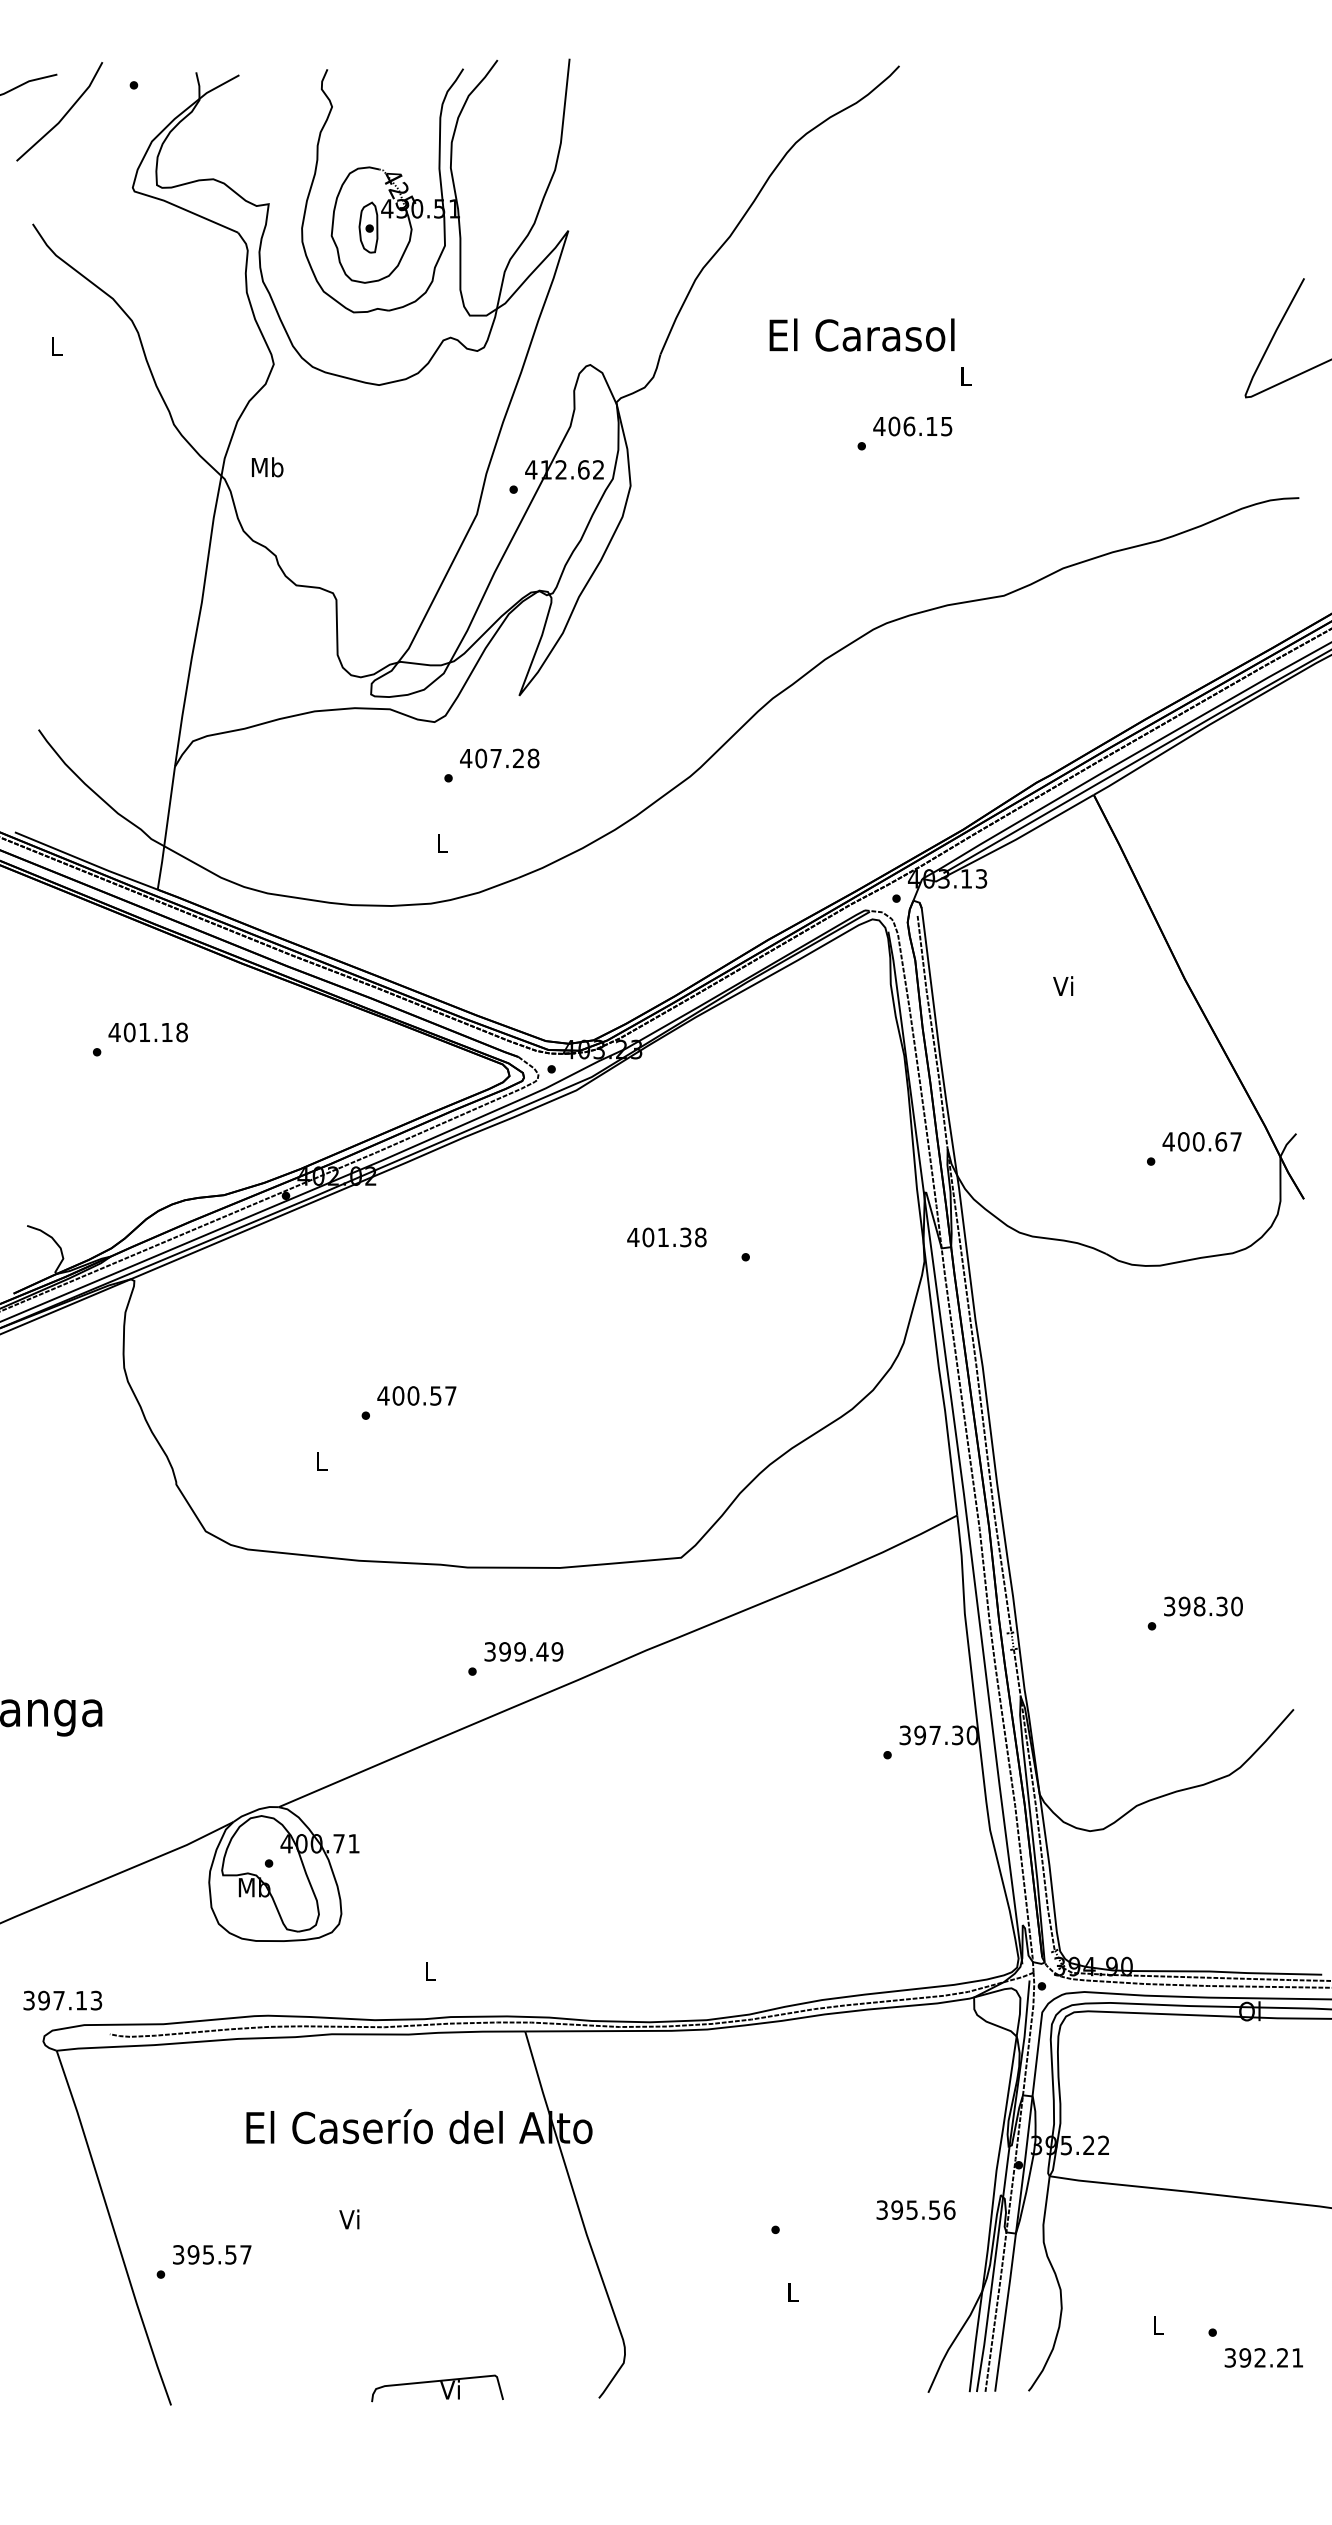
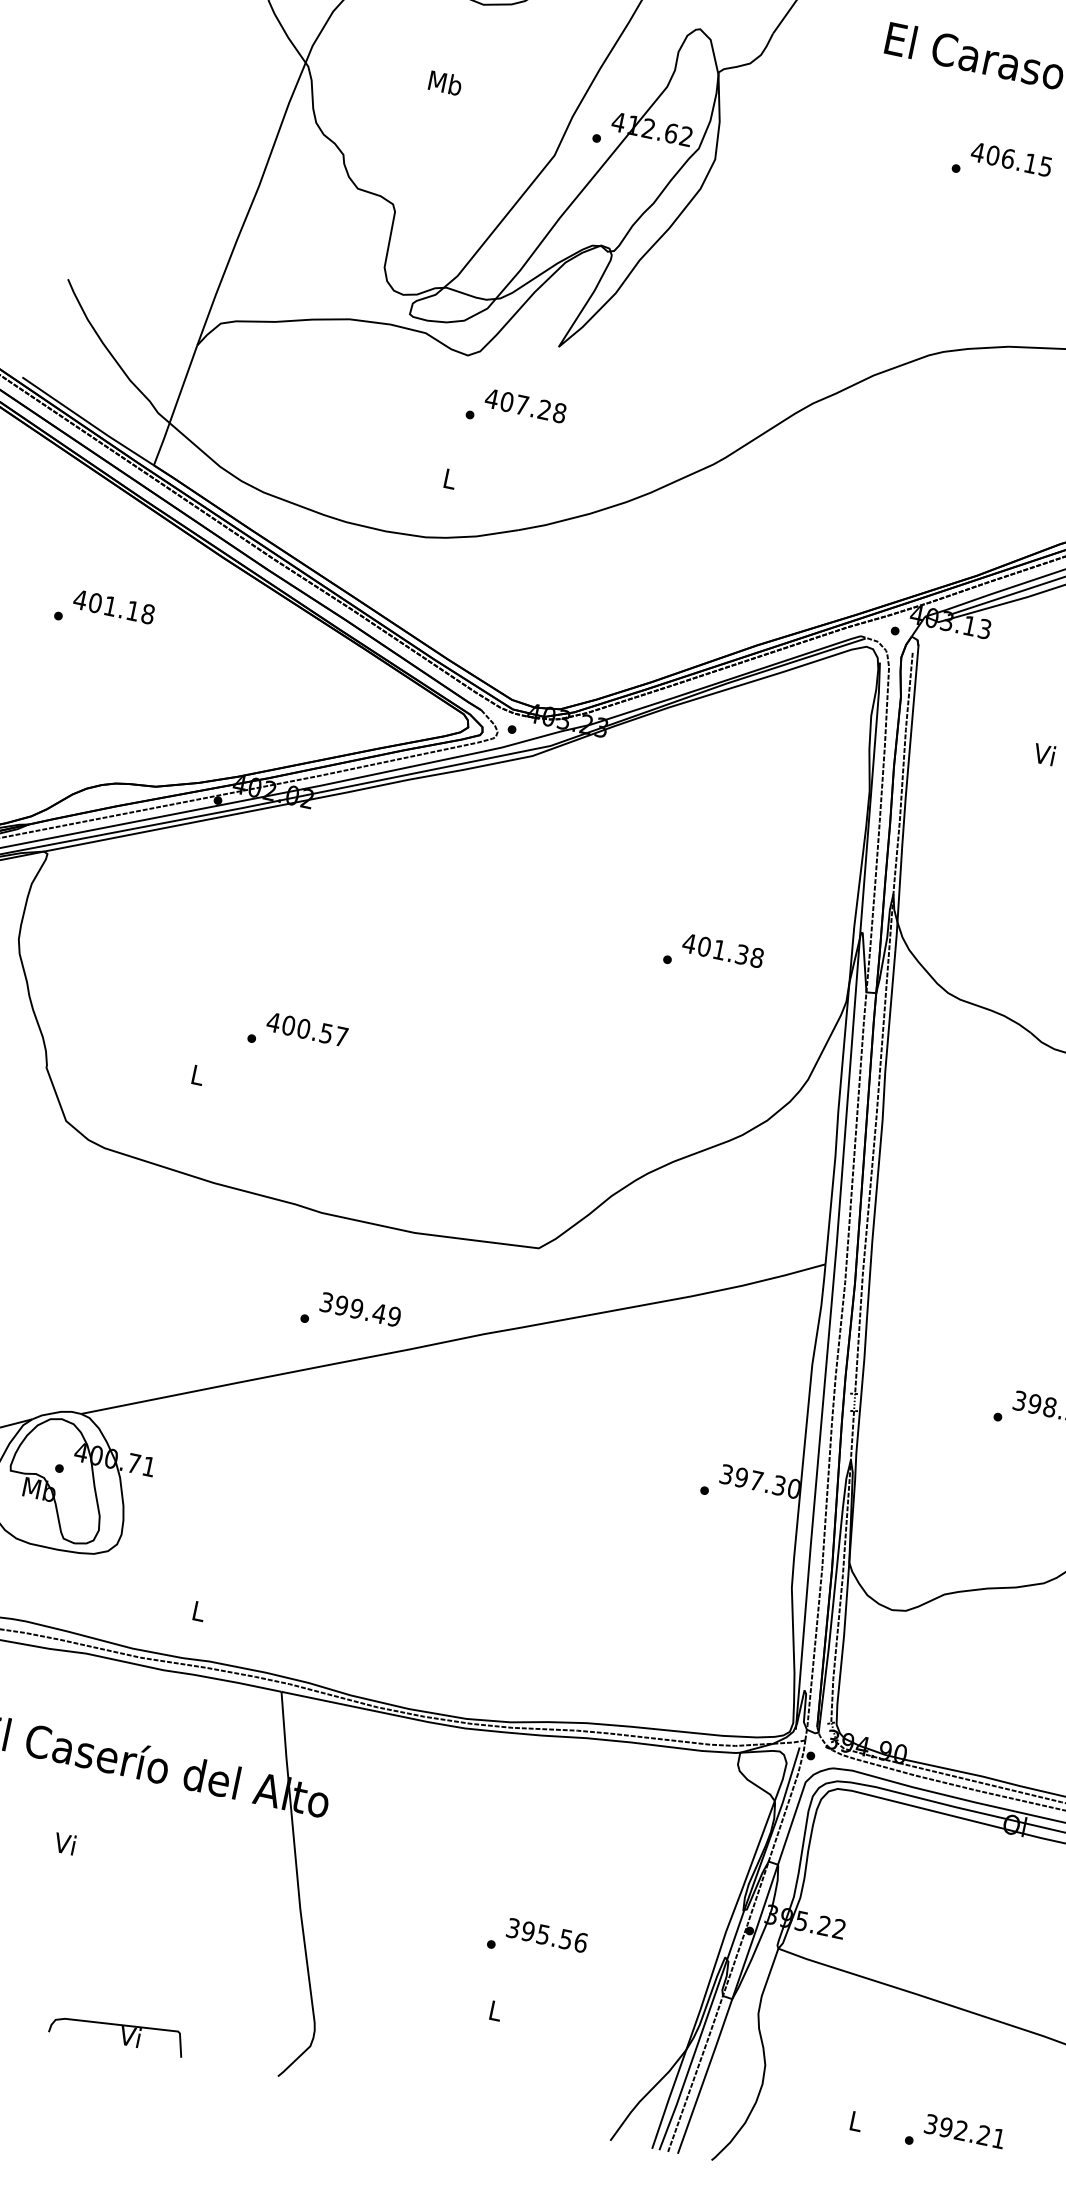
text: (267, 467) -> (445, 83), moved
text: (666, 1237) -> (722, 950), moved
text: (915, 2209) -> (546, 1934), moved
text: (1263, 2357) -> (964, 2131), moved

